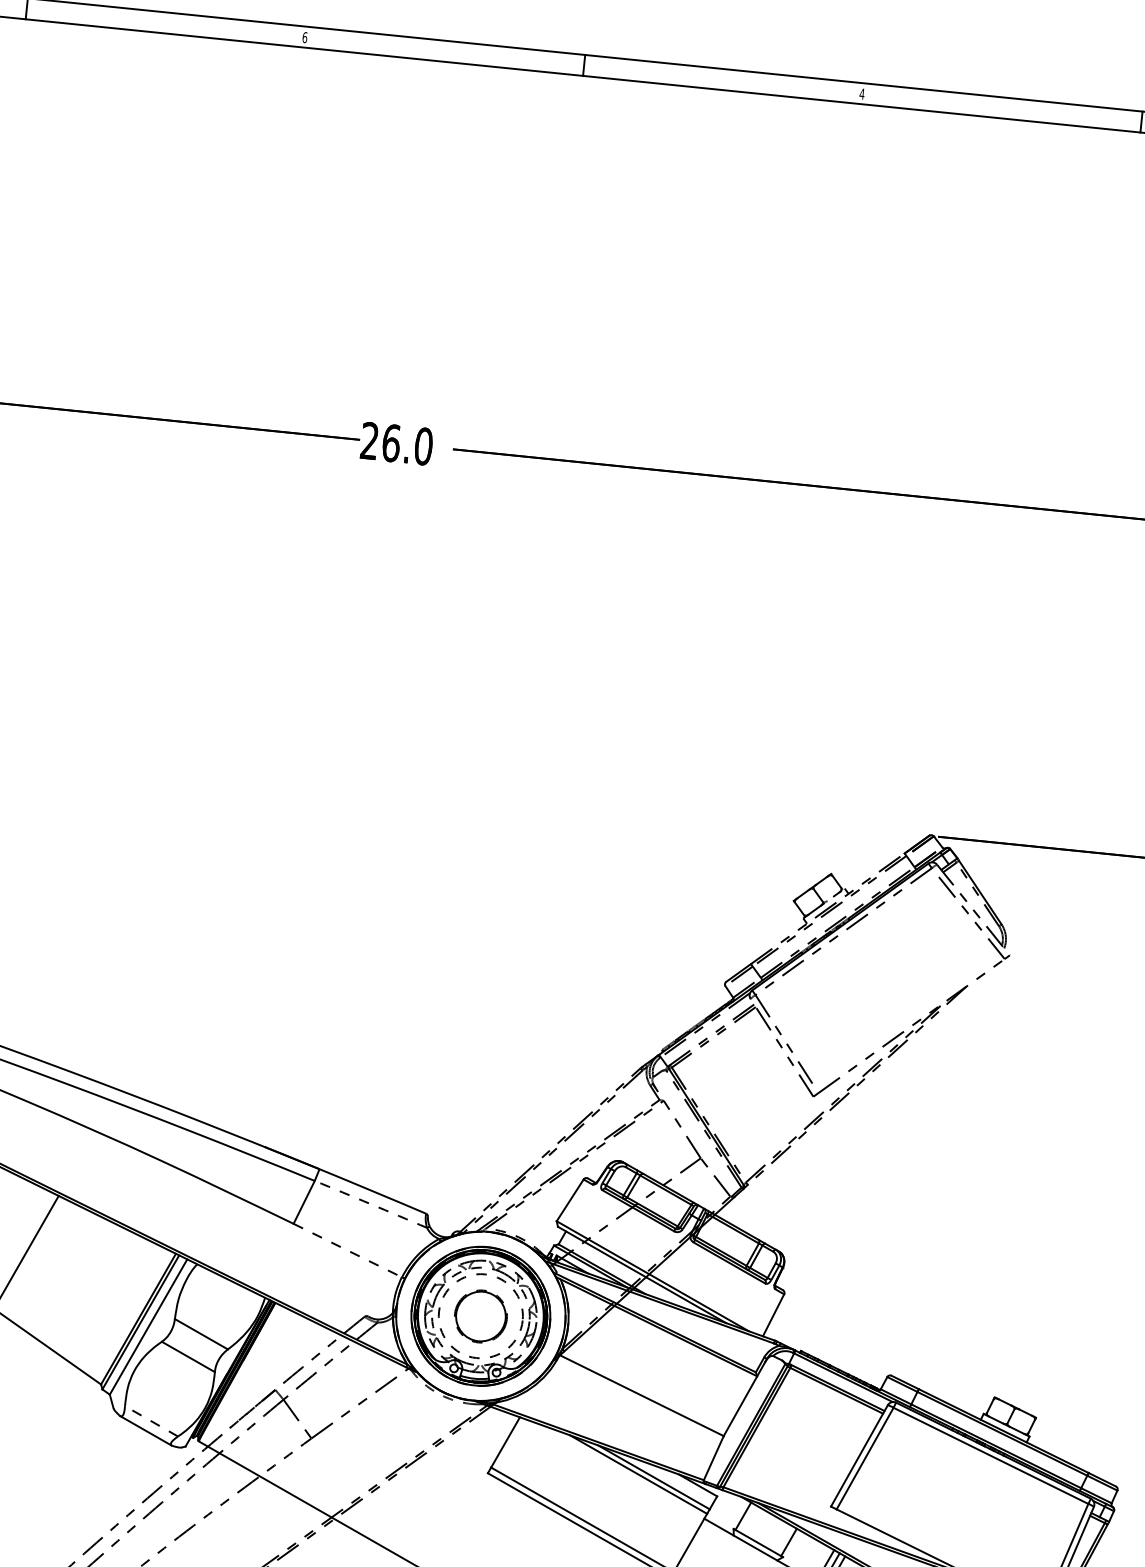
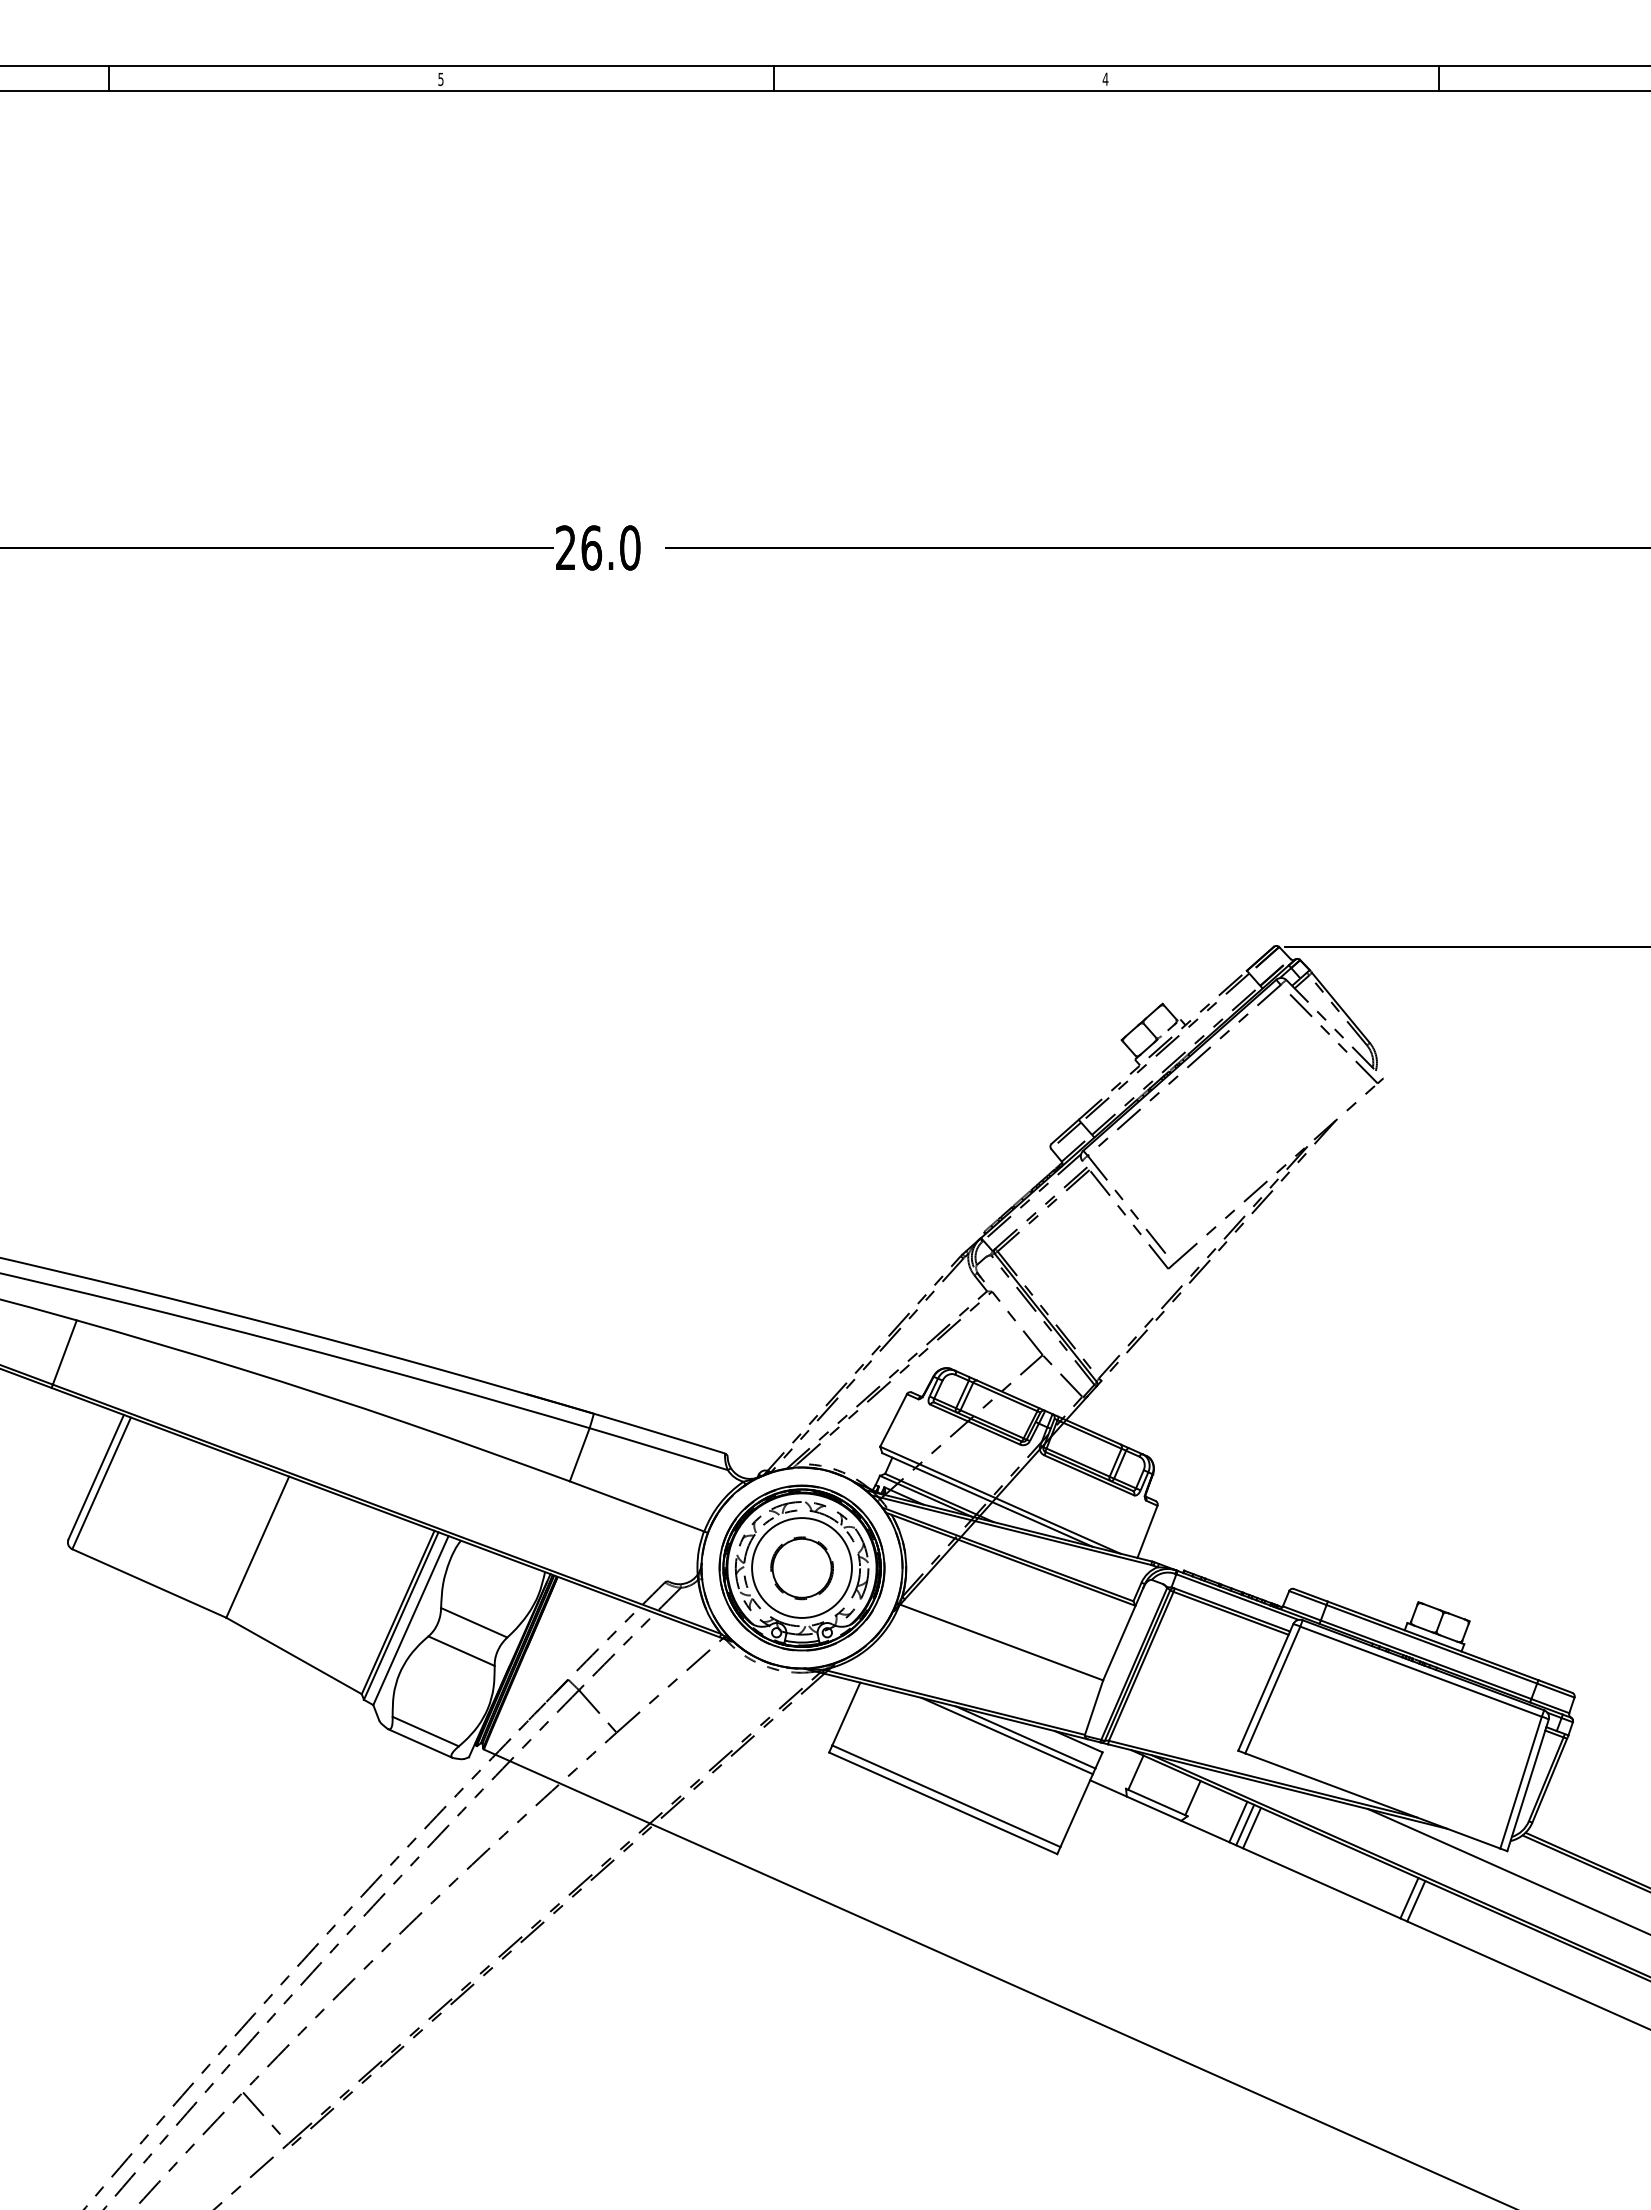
text: (304, 36) -> (440, 78), 6 -> 5
arc: (370, 1203) -> (658, 1448), dashed -> solid
line: (348, 1250) -> (637, 1506), dashed -> solid
circle: (480, 1315) -> (801, 1567), dashed -> solid
line: (151, 1421) -> (425, 1731), dashed -> solid

